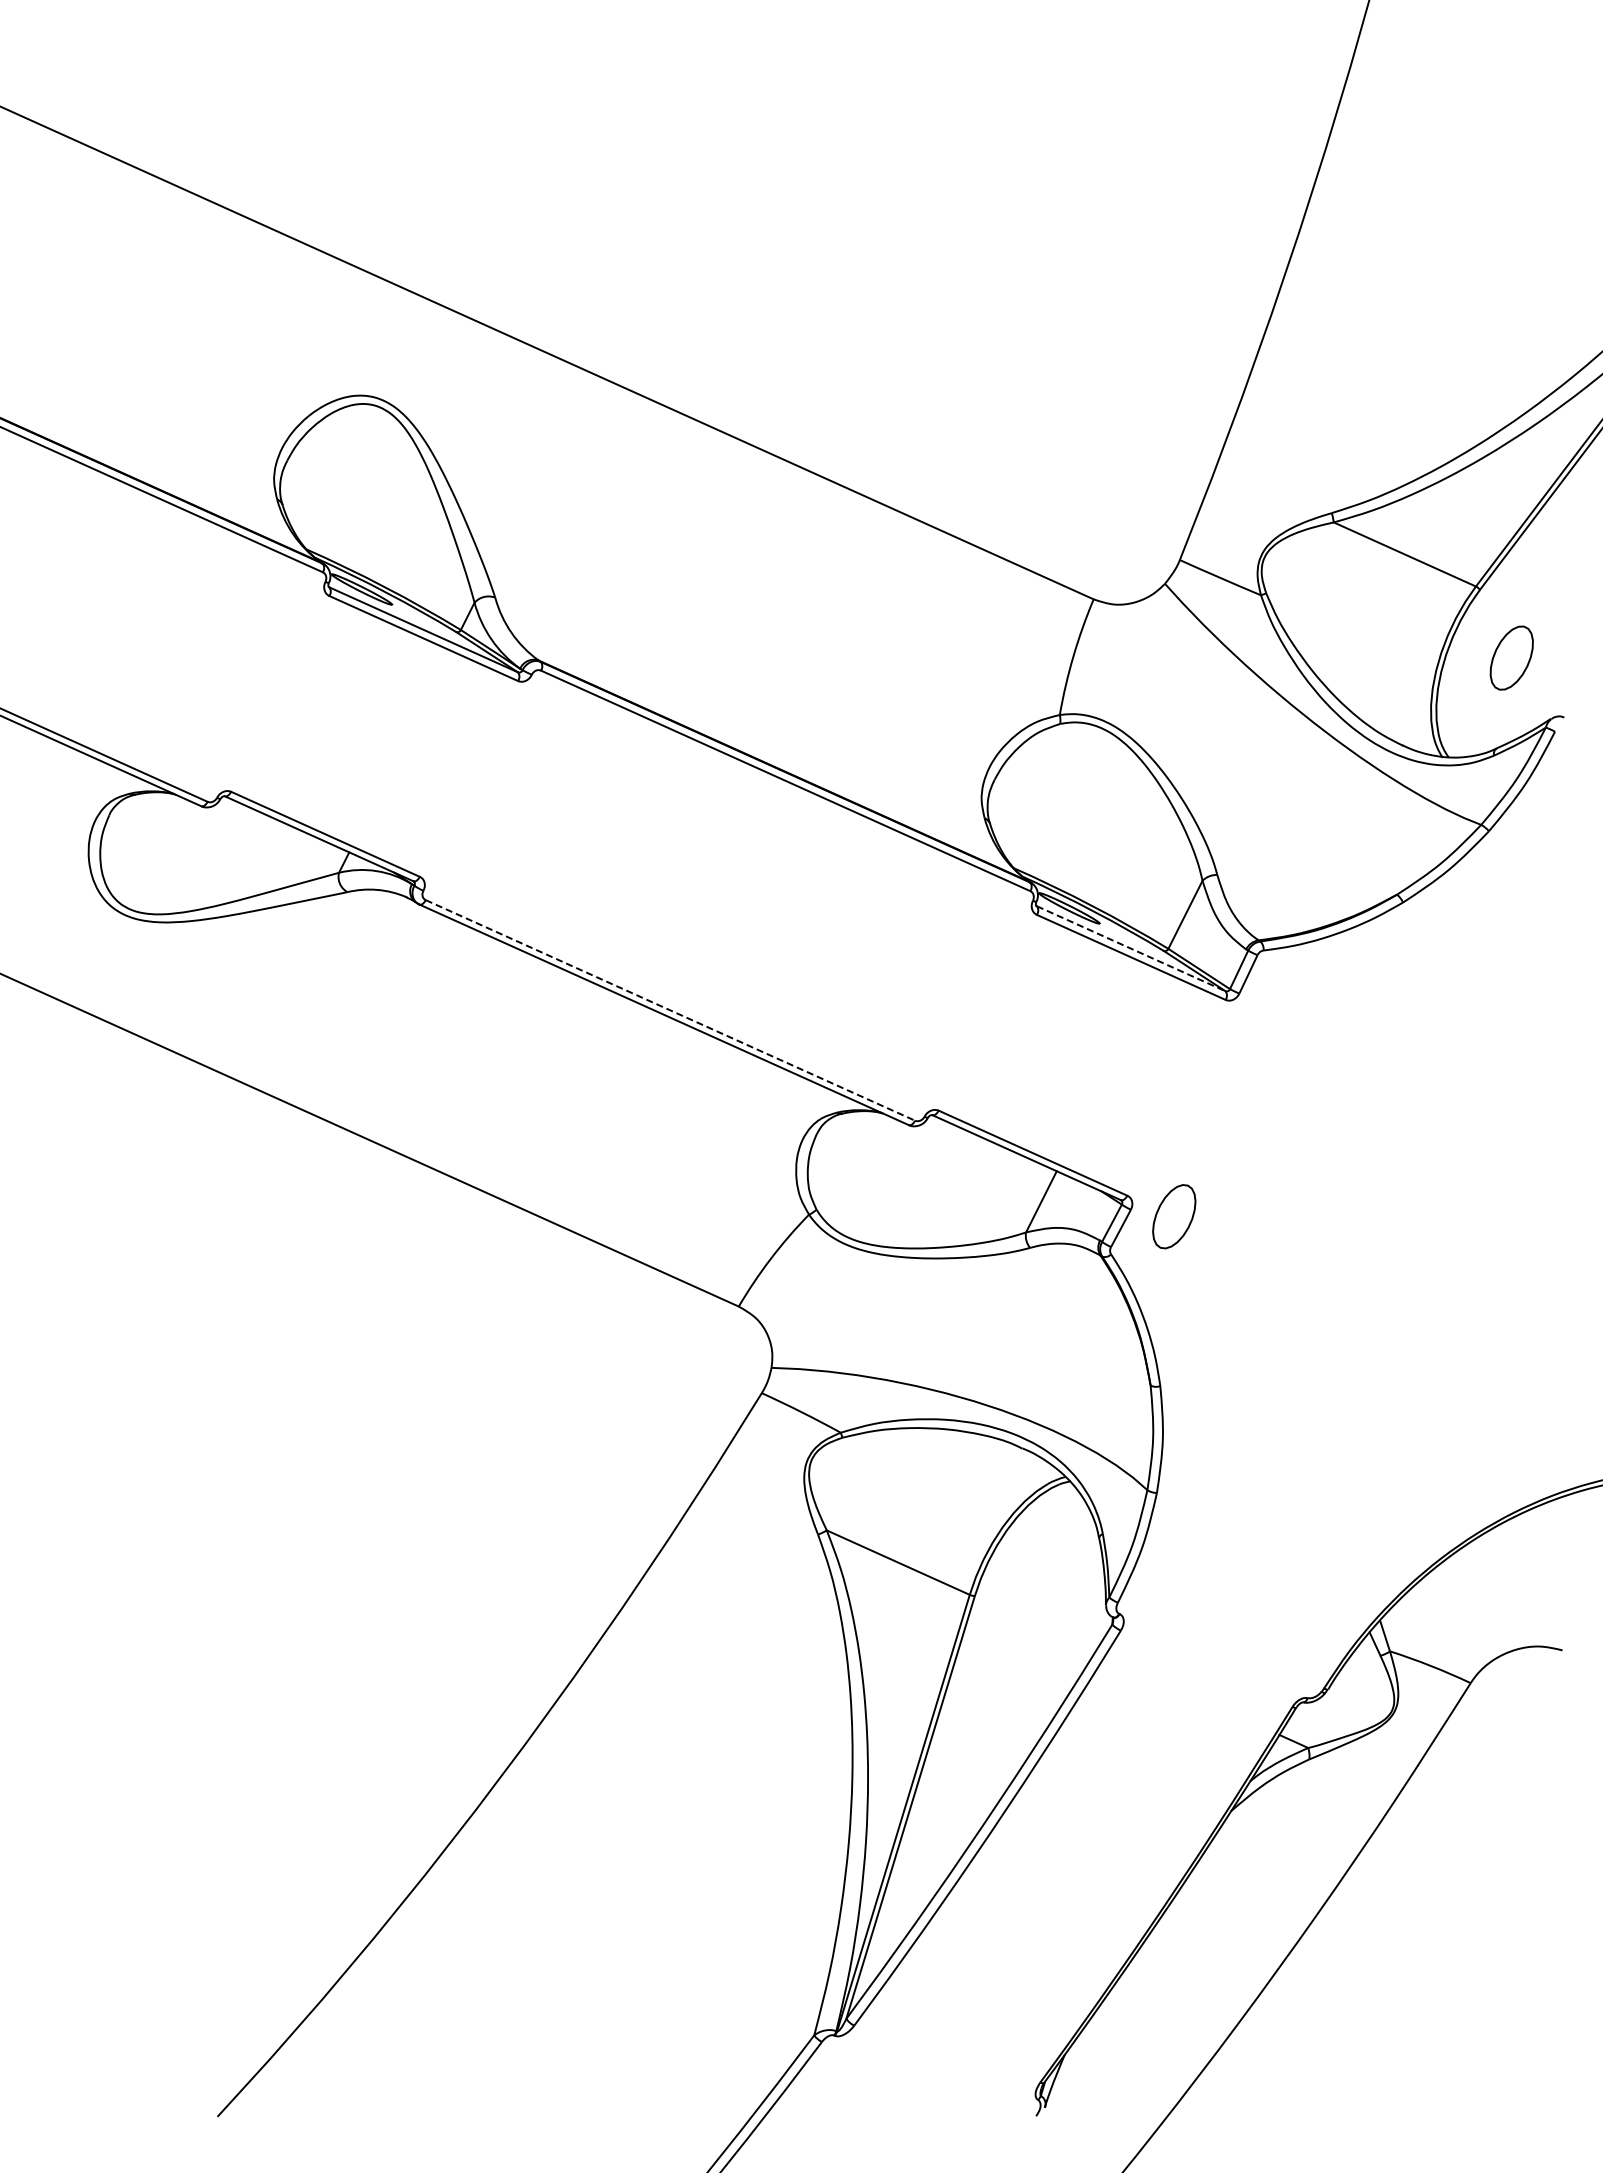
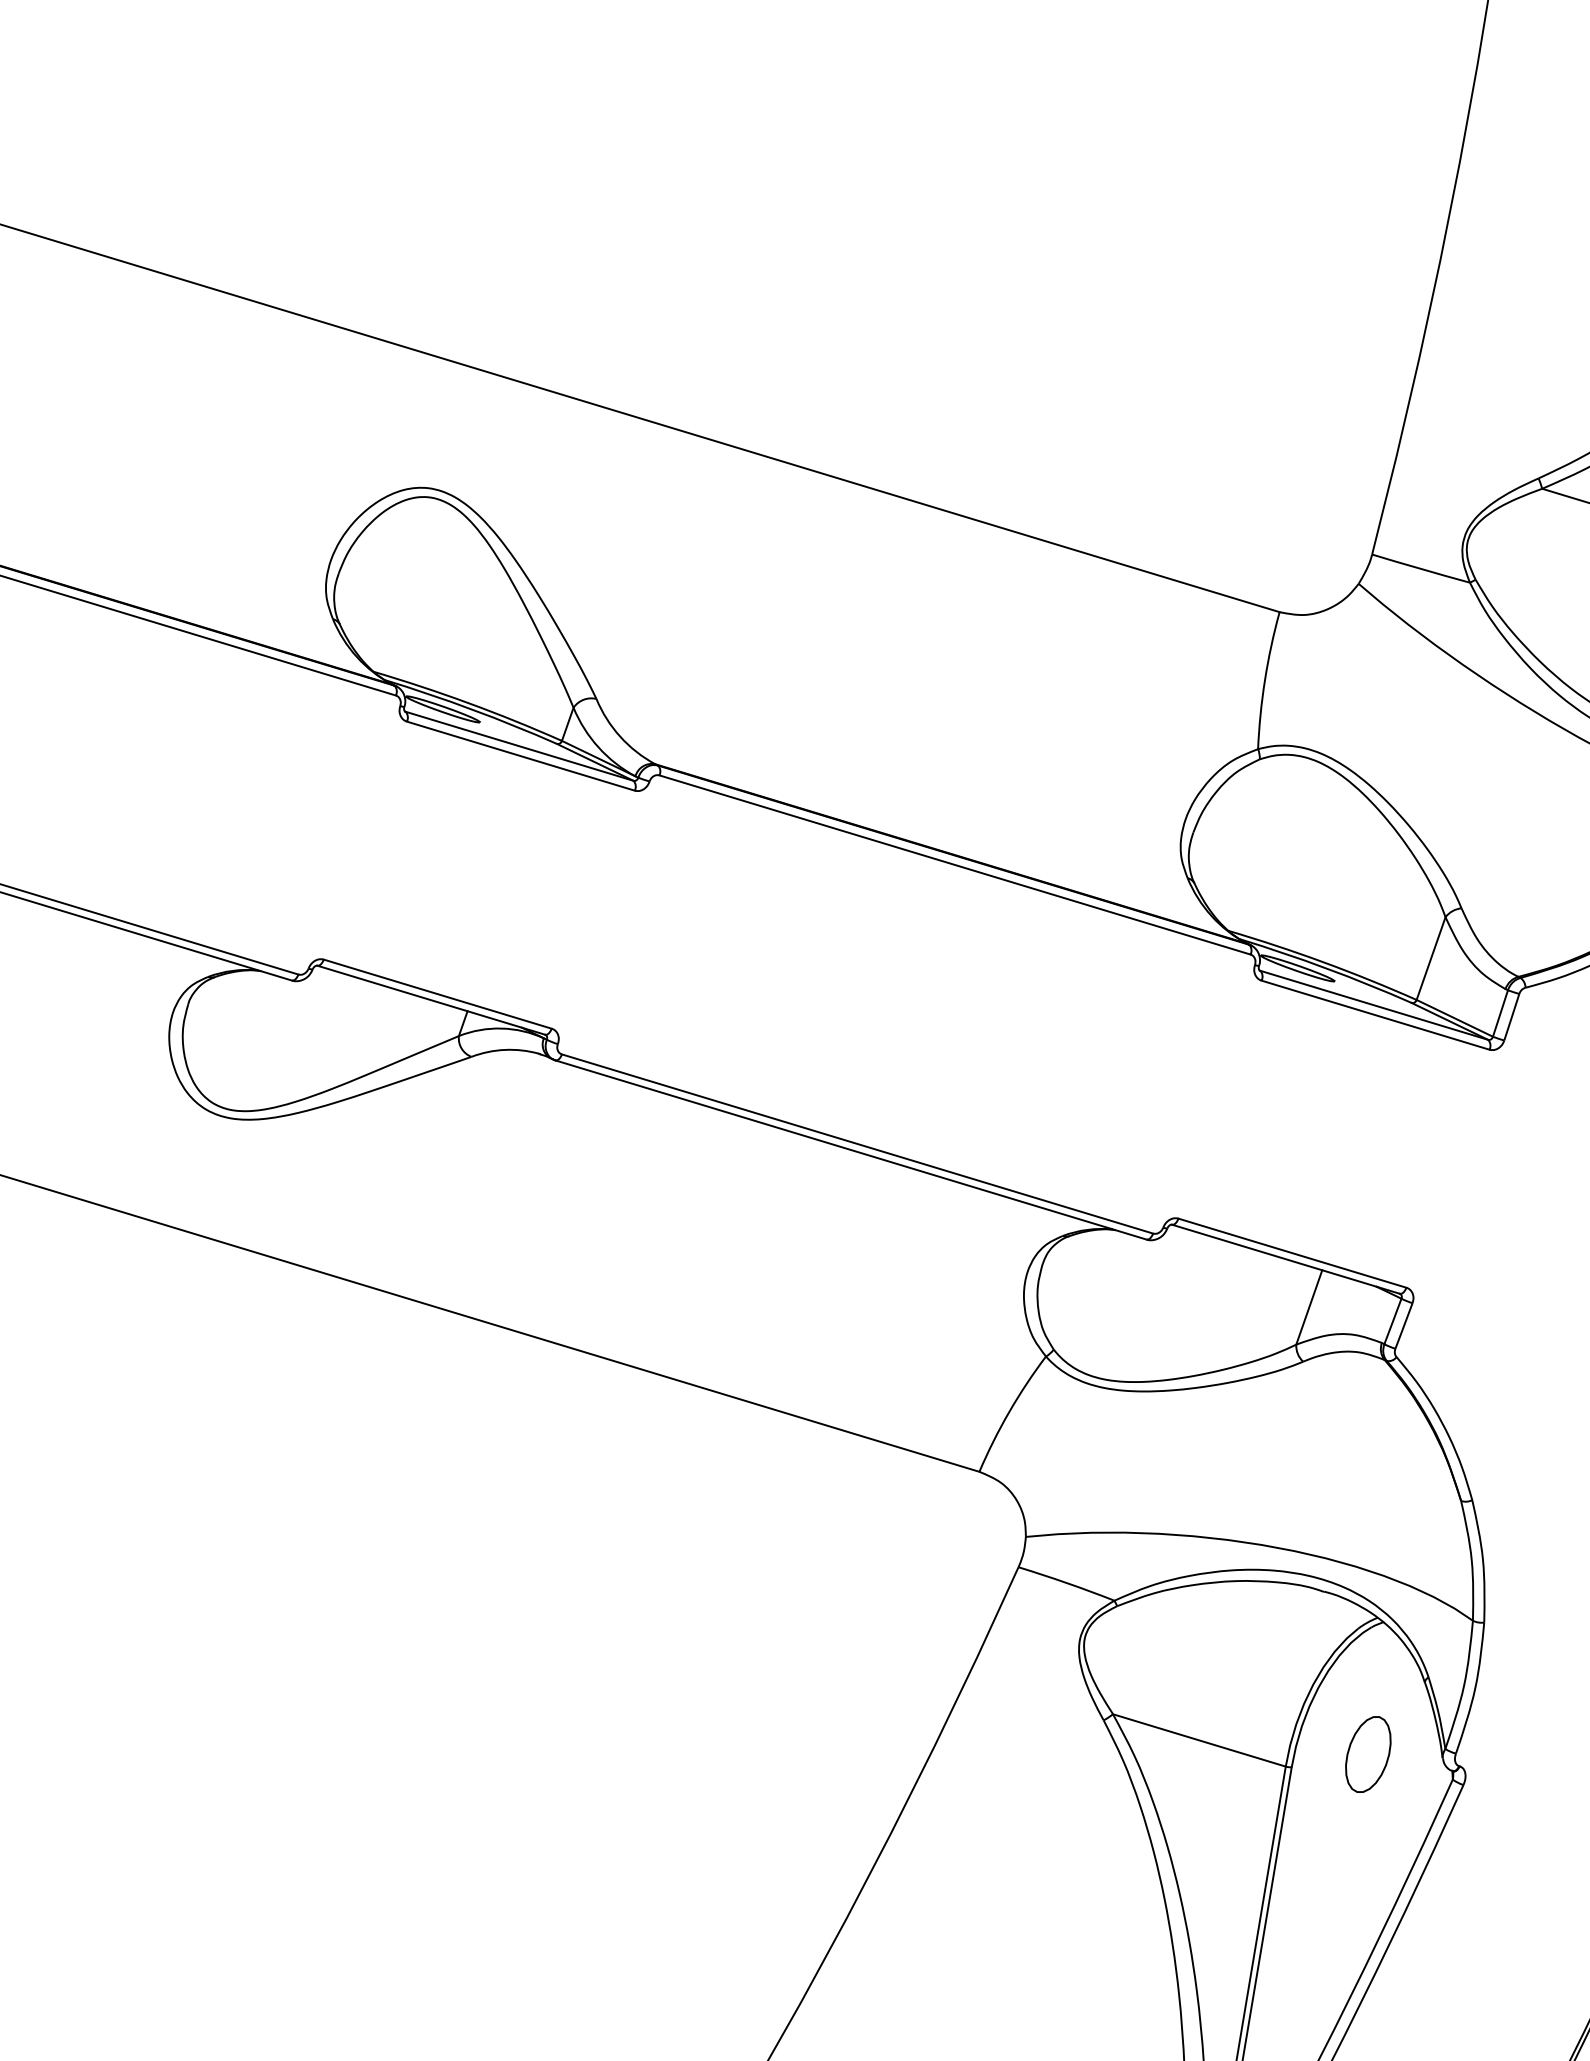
line: (1131, 948) -> (1374, 1004), dashed -> solid
line: (670, 1010) -> (857, 1144), dashed -> solid
part: (1174, 1216) -> (1368, 1754), moved

